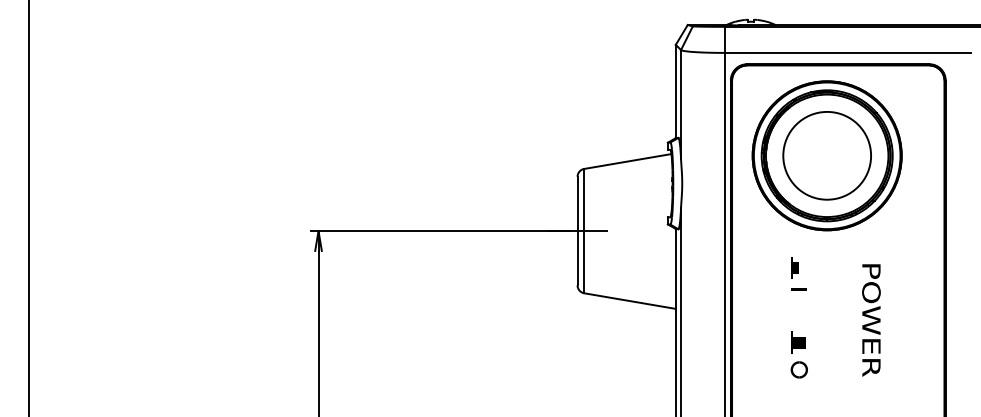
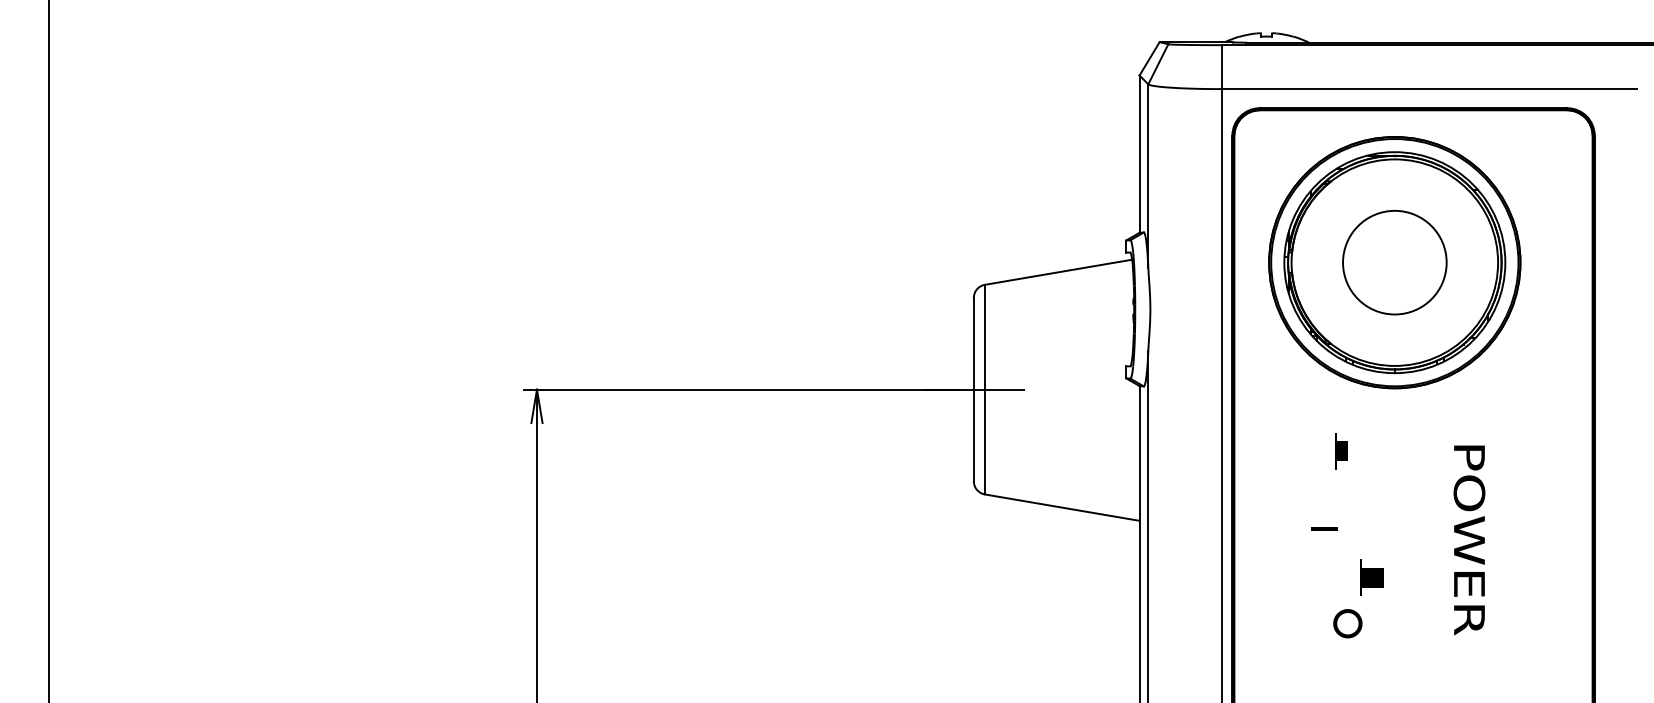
circle: (827, 155) -> (1395, 262), size x0.7
line: (798, 289) -> (1322, 528), moved
part: (798, 342) -> (1371, 577), moved

